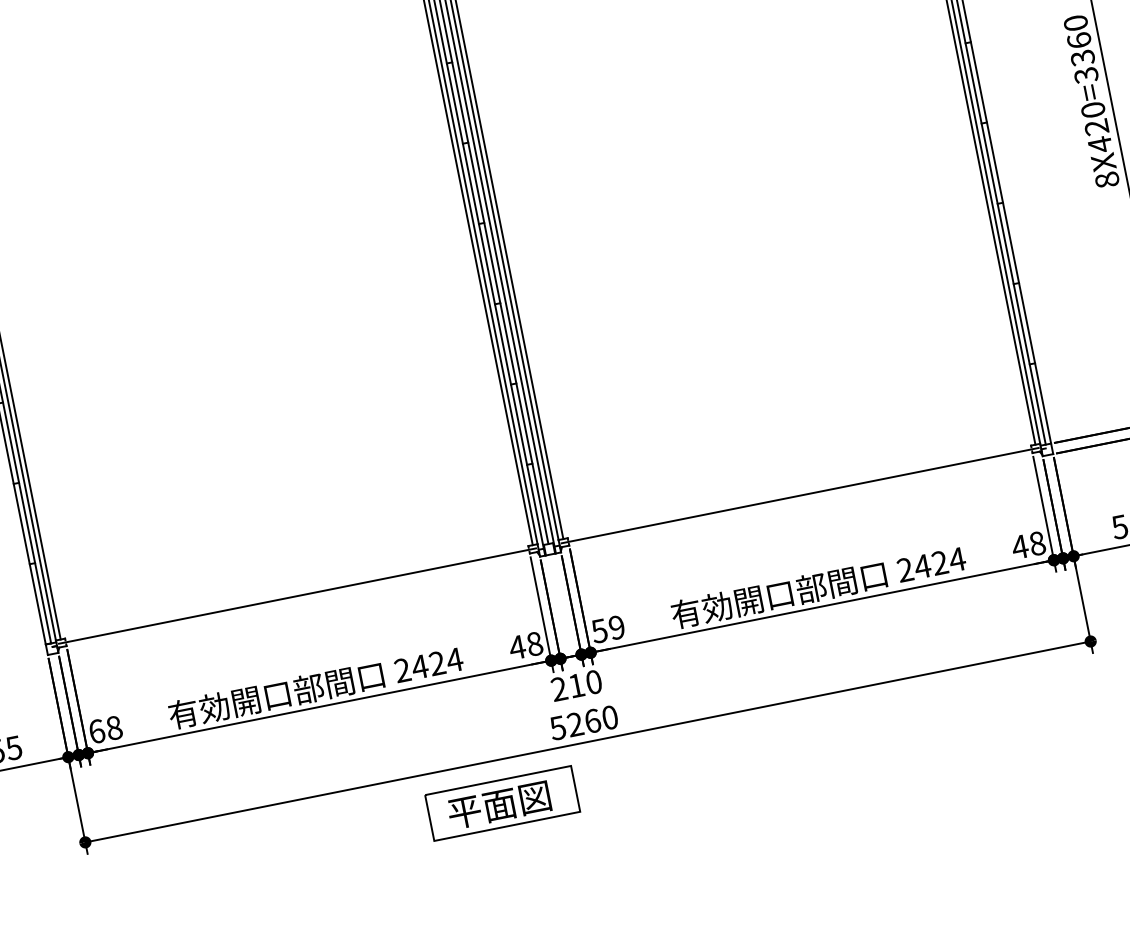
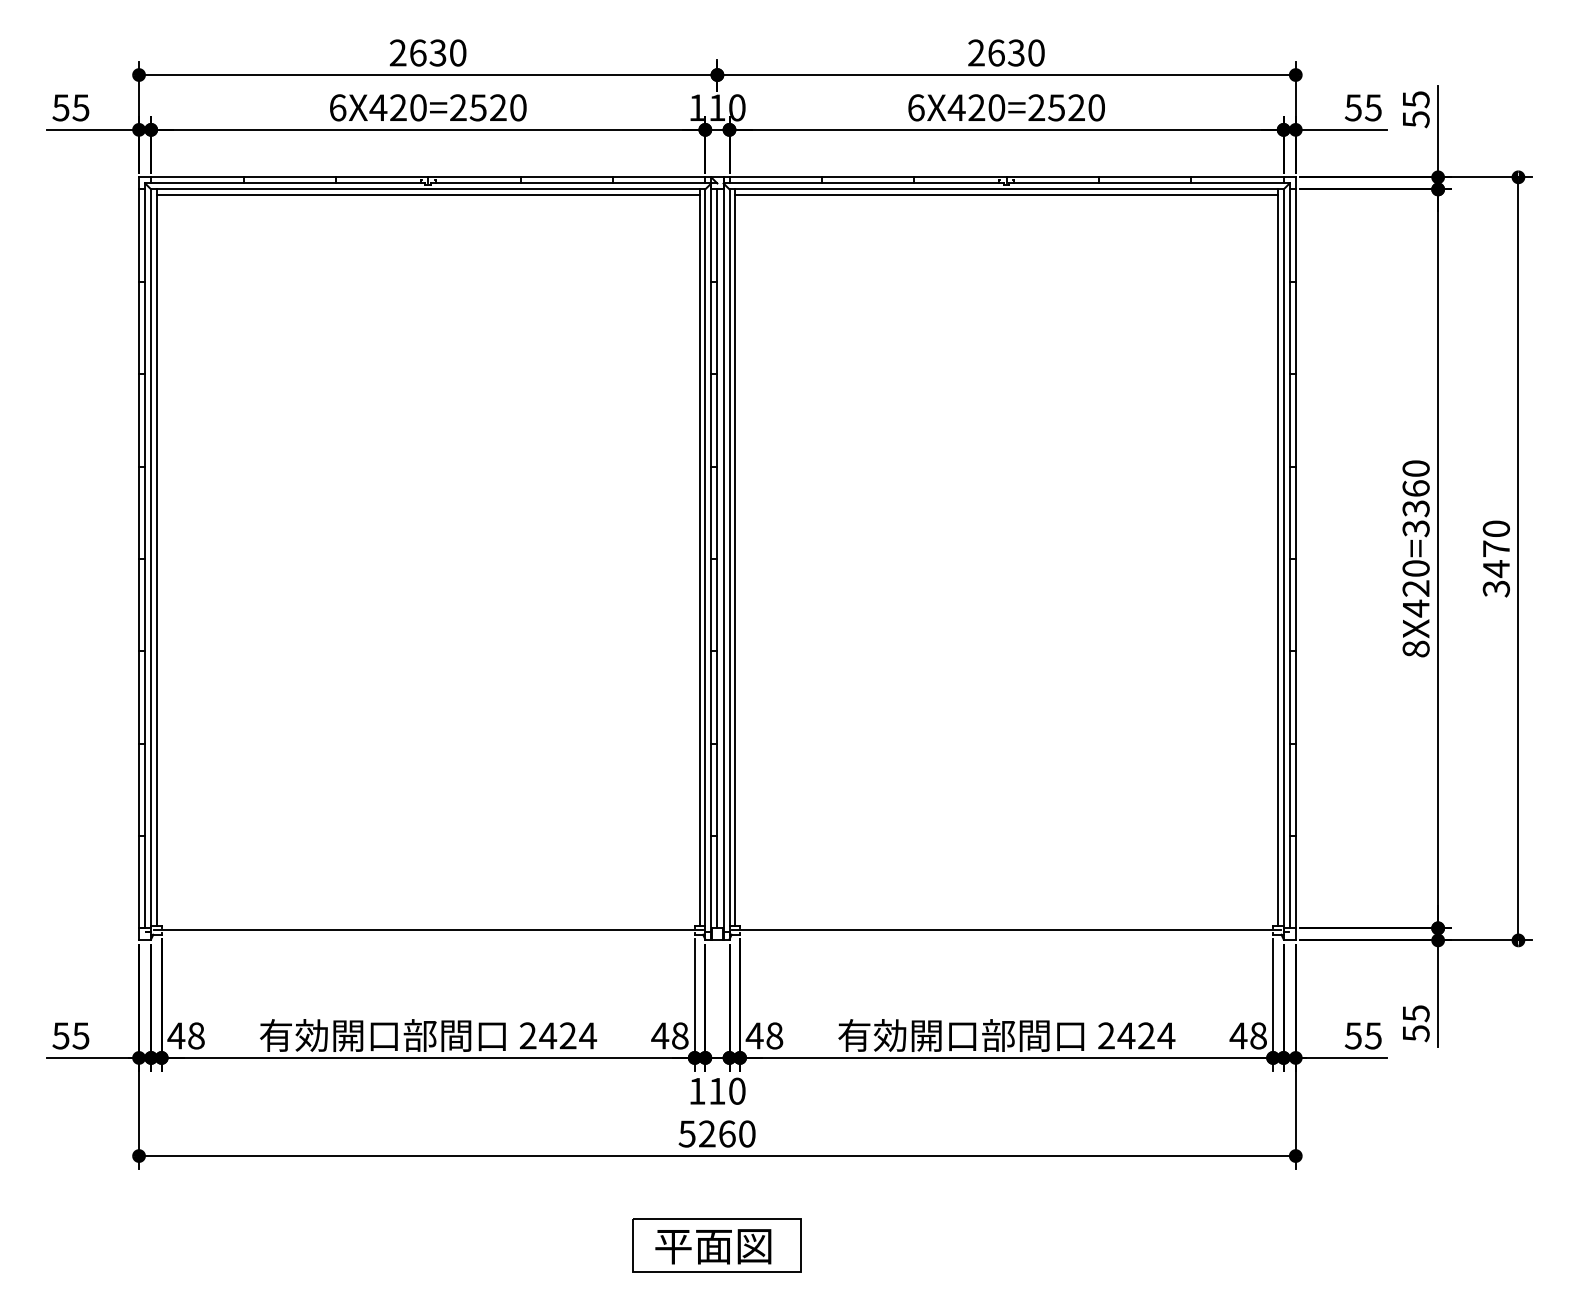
text: (608, 629) -> (764, 1035), 59 -> 48
text: (559, 688) -> (697, 1090), 210 -> 110
text: (96, 731) -> (176, 1035), 68 -> 48
part: (501, 803) -> (716, 1245), moved

